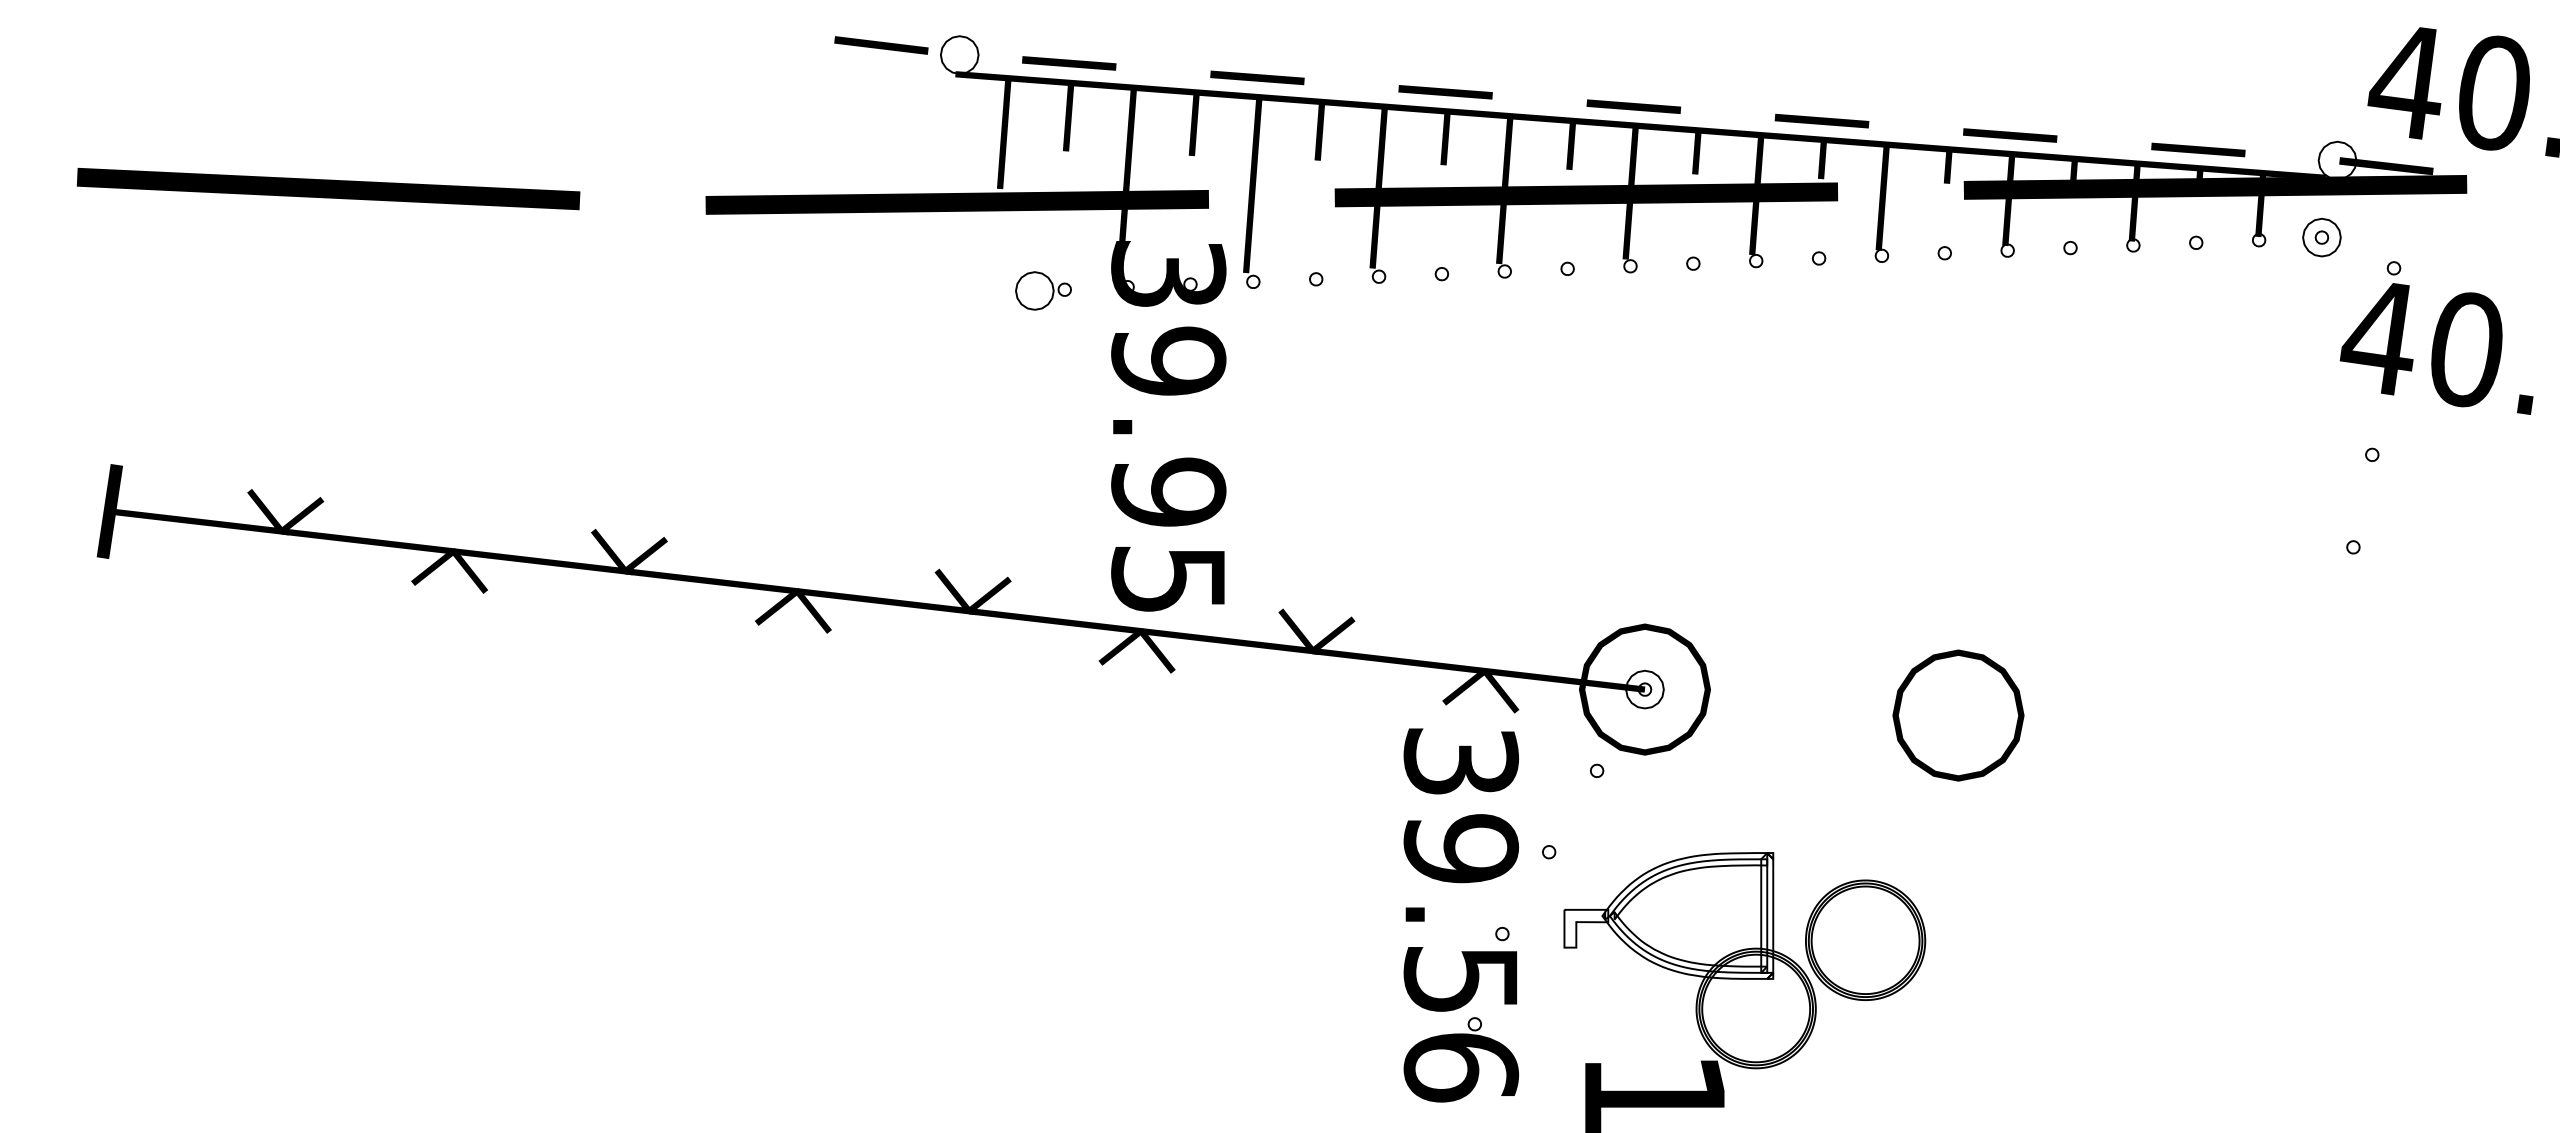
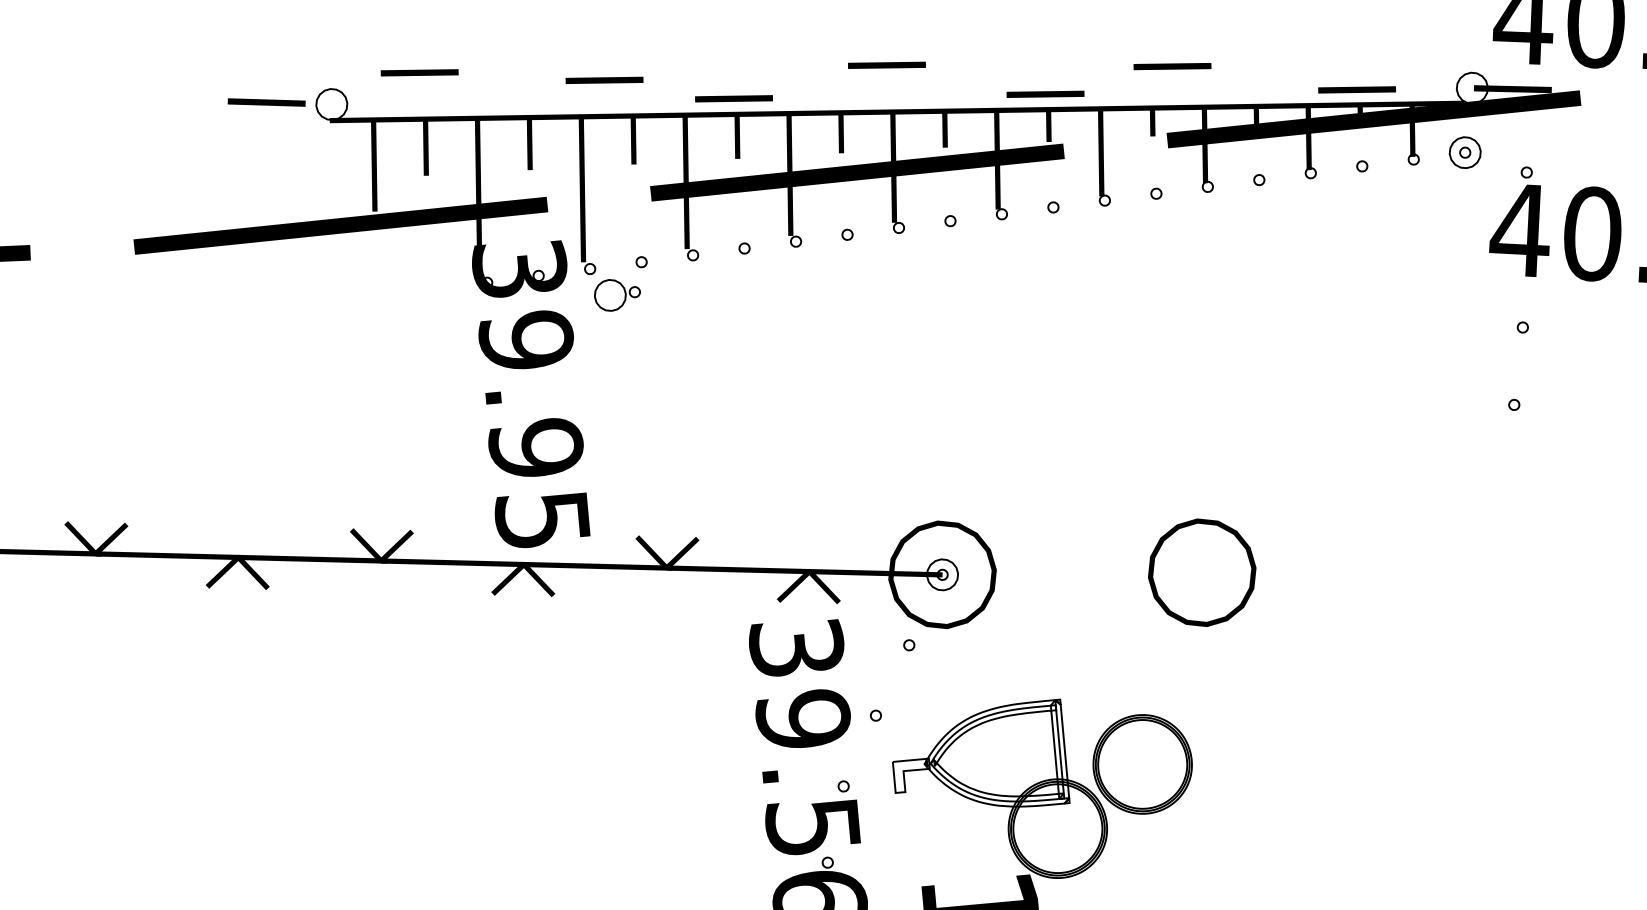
line: (1069, 63) -> (419, 72), moved
line: (1257, 77) -> (604, 80), moved
line: (1633, 106) -> (886, 65), moved
line: (2010, 135) -> (1172, 66), moved
part: (1043, 290) -> (617, 294), moved

